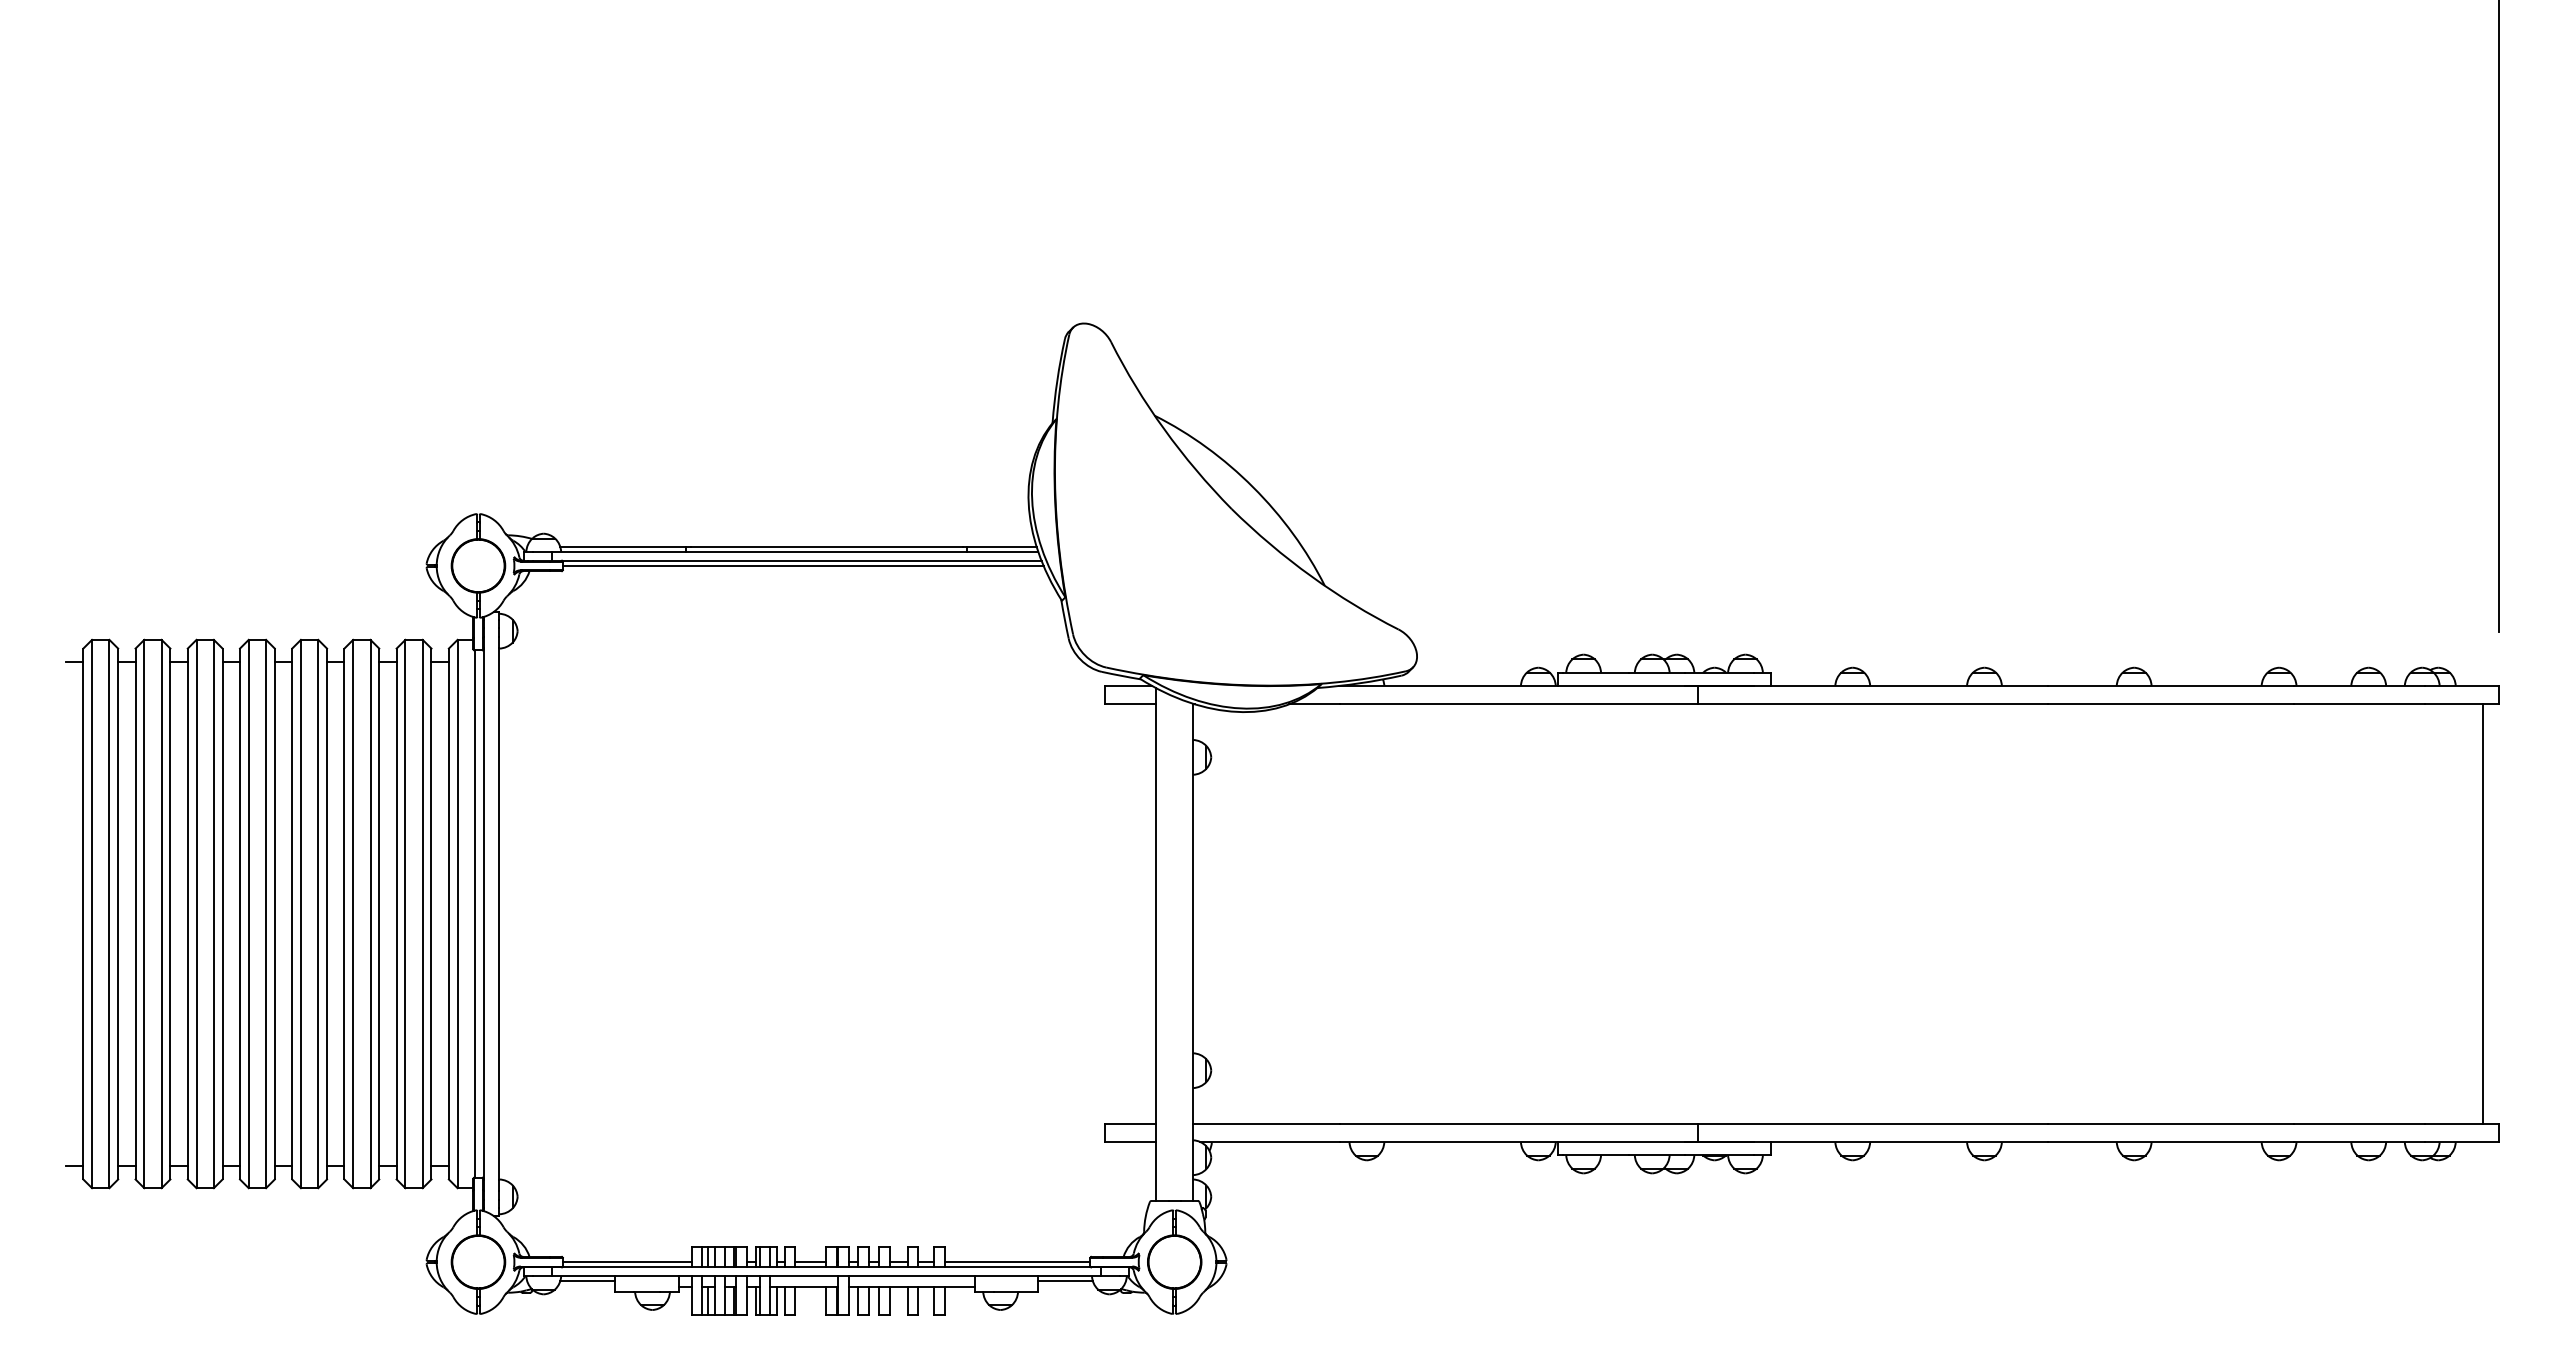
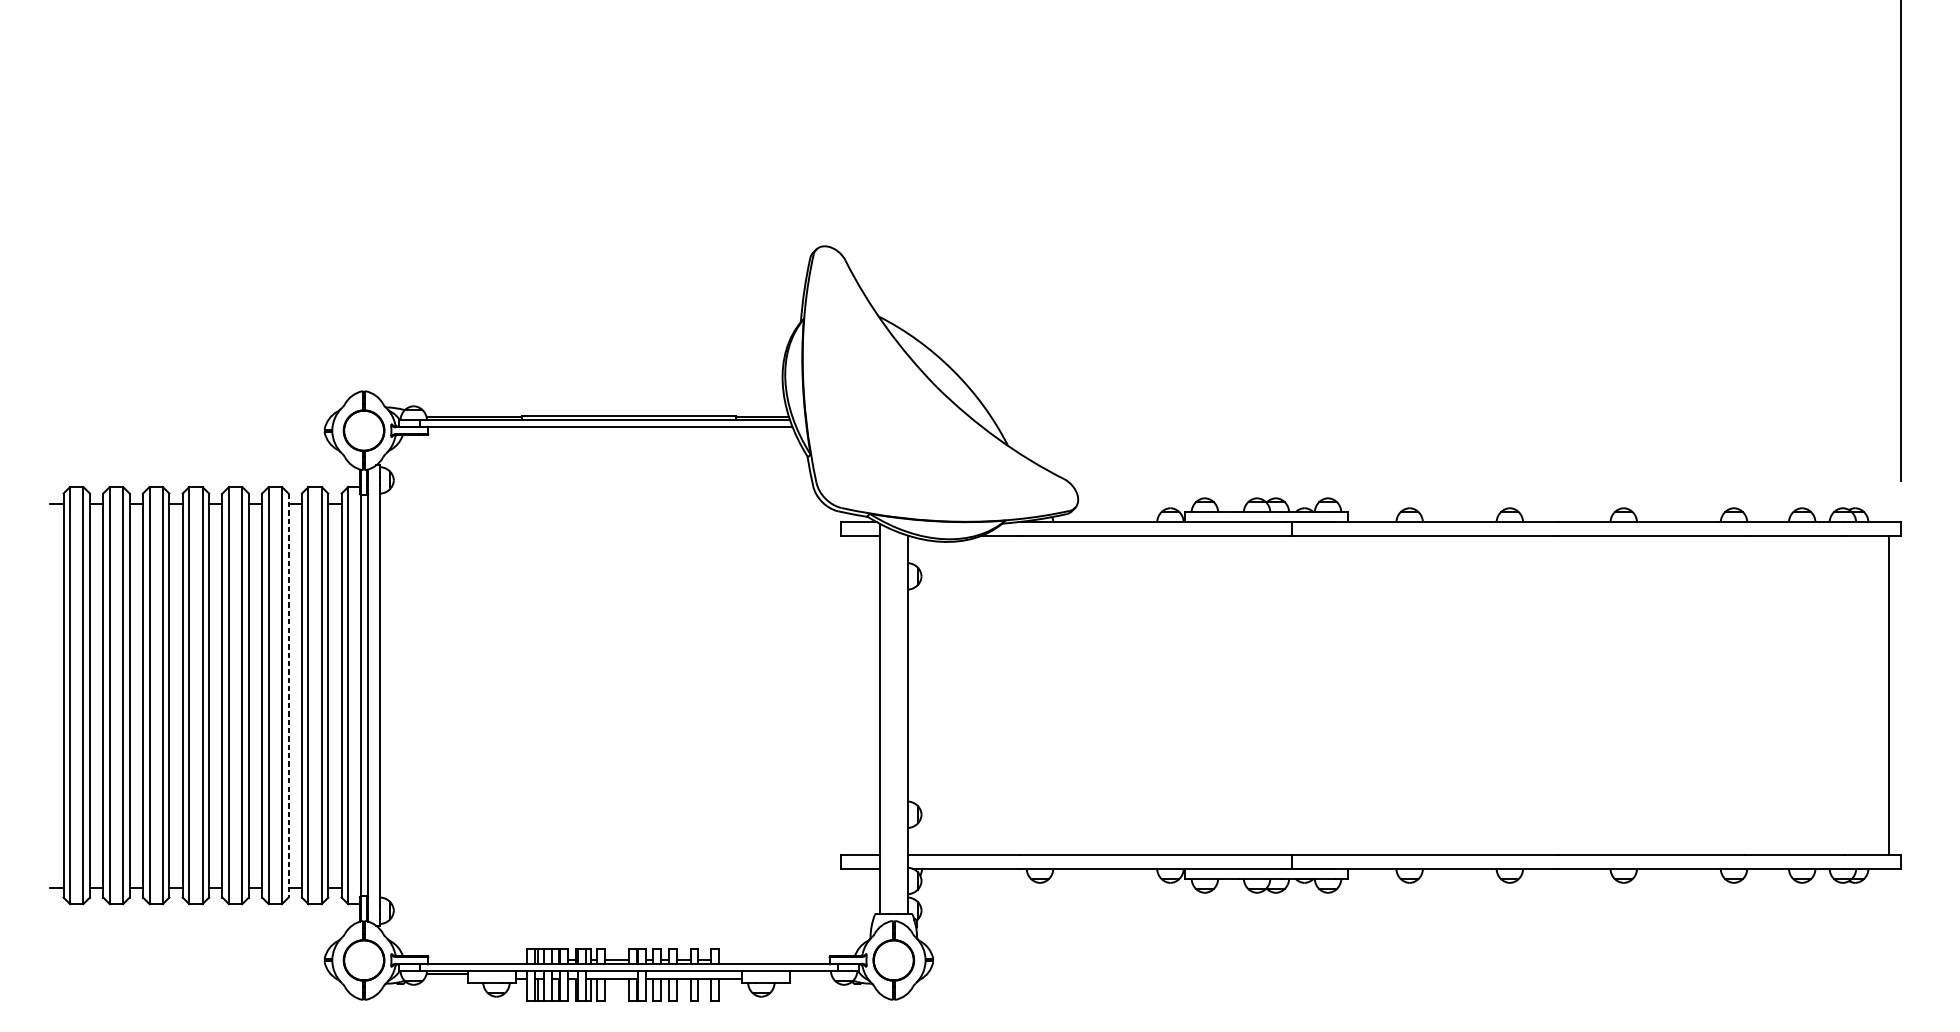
line: (802, 565) -> (610, 430), removed
line: (379, 914) -> (288, 695), solid -> dashed
line: (626, 1262) -> (476, 960), removed
line: (1017, 1262) -> (774, 960), removed
line: (1064, 1280) -> (809, 974), removed

